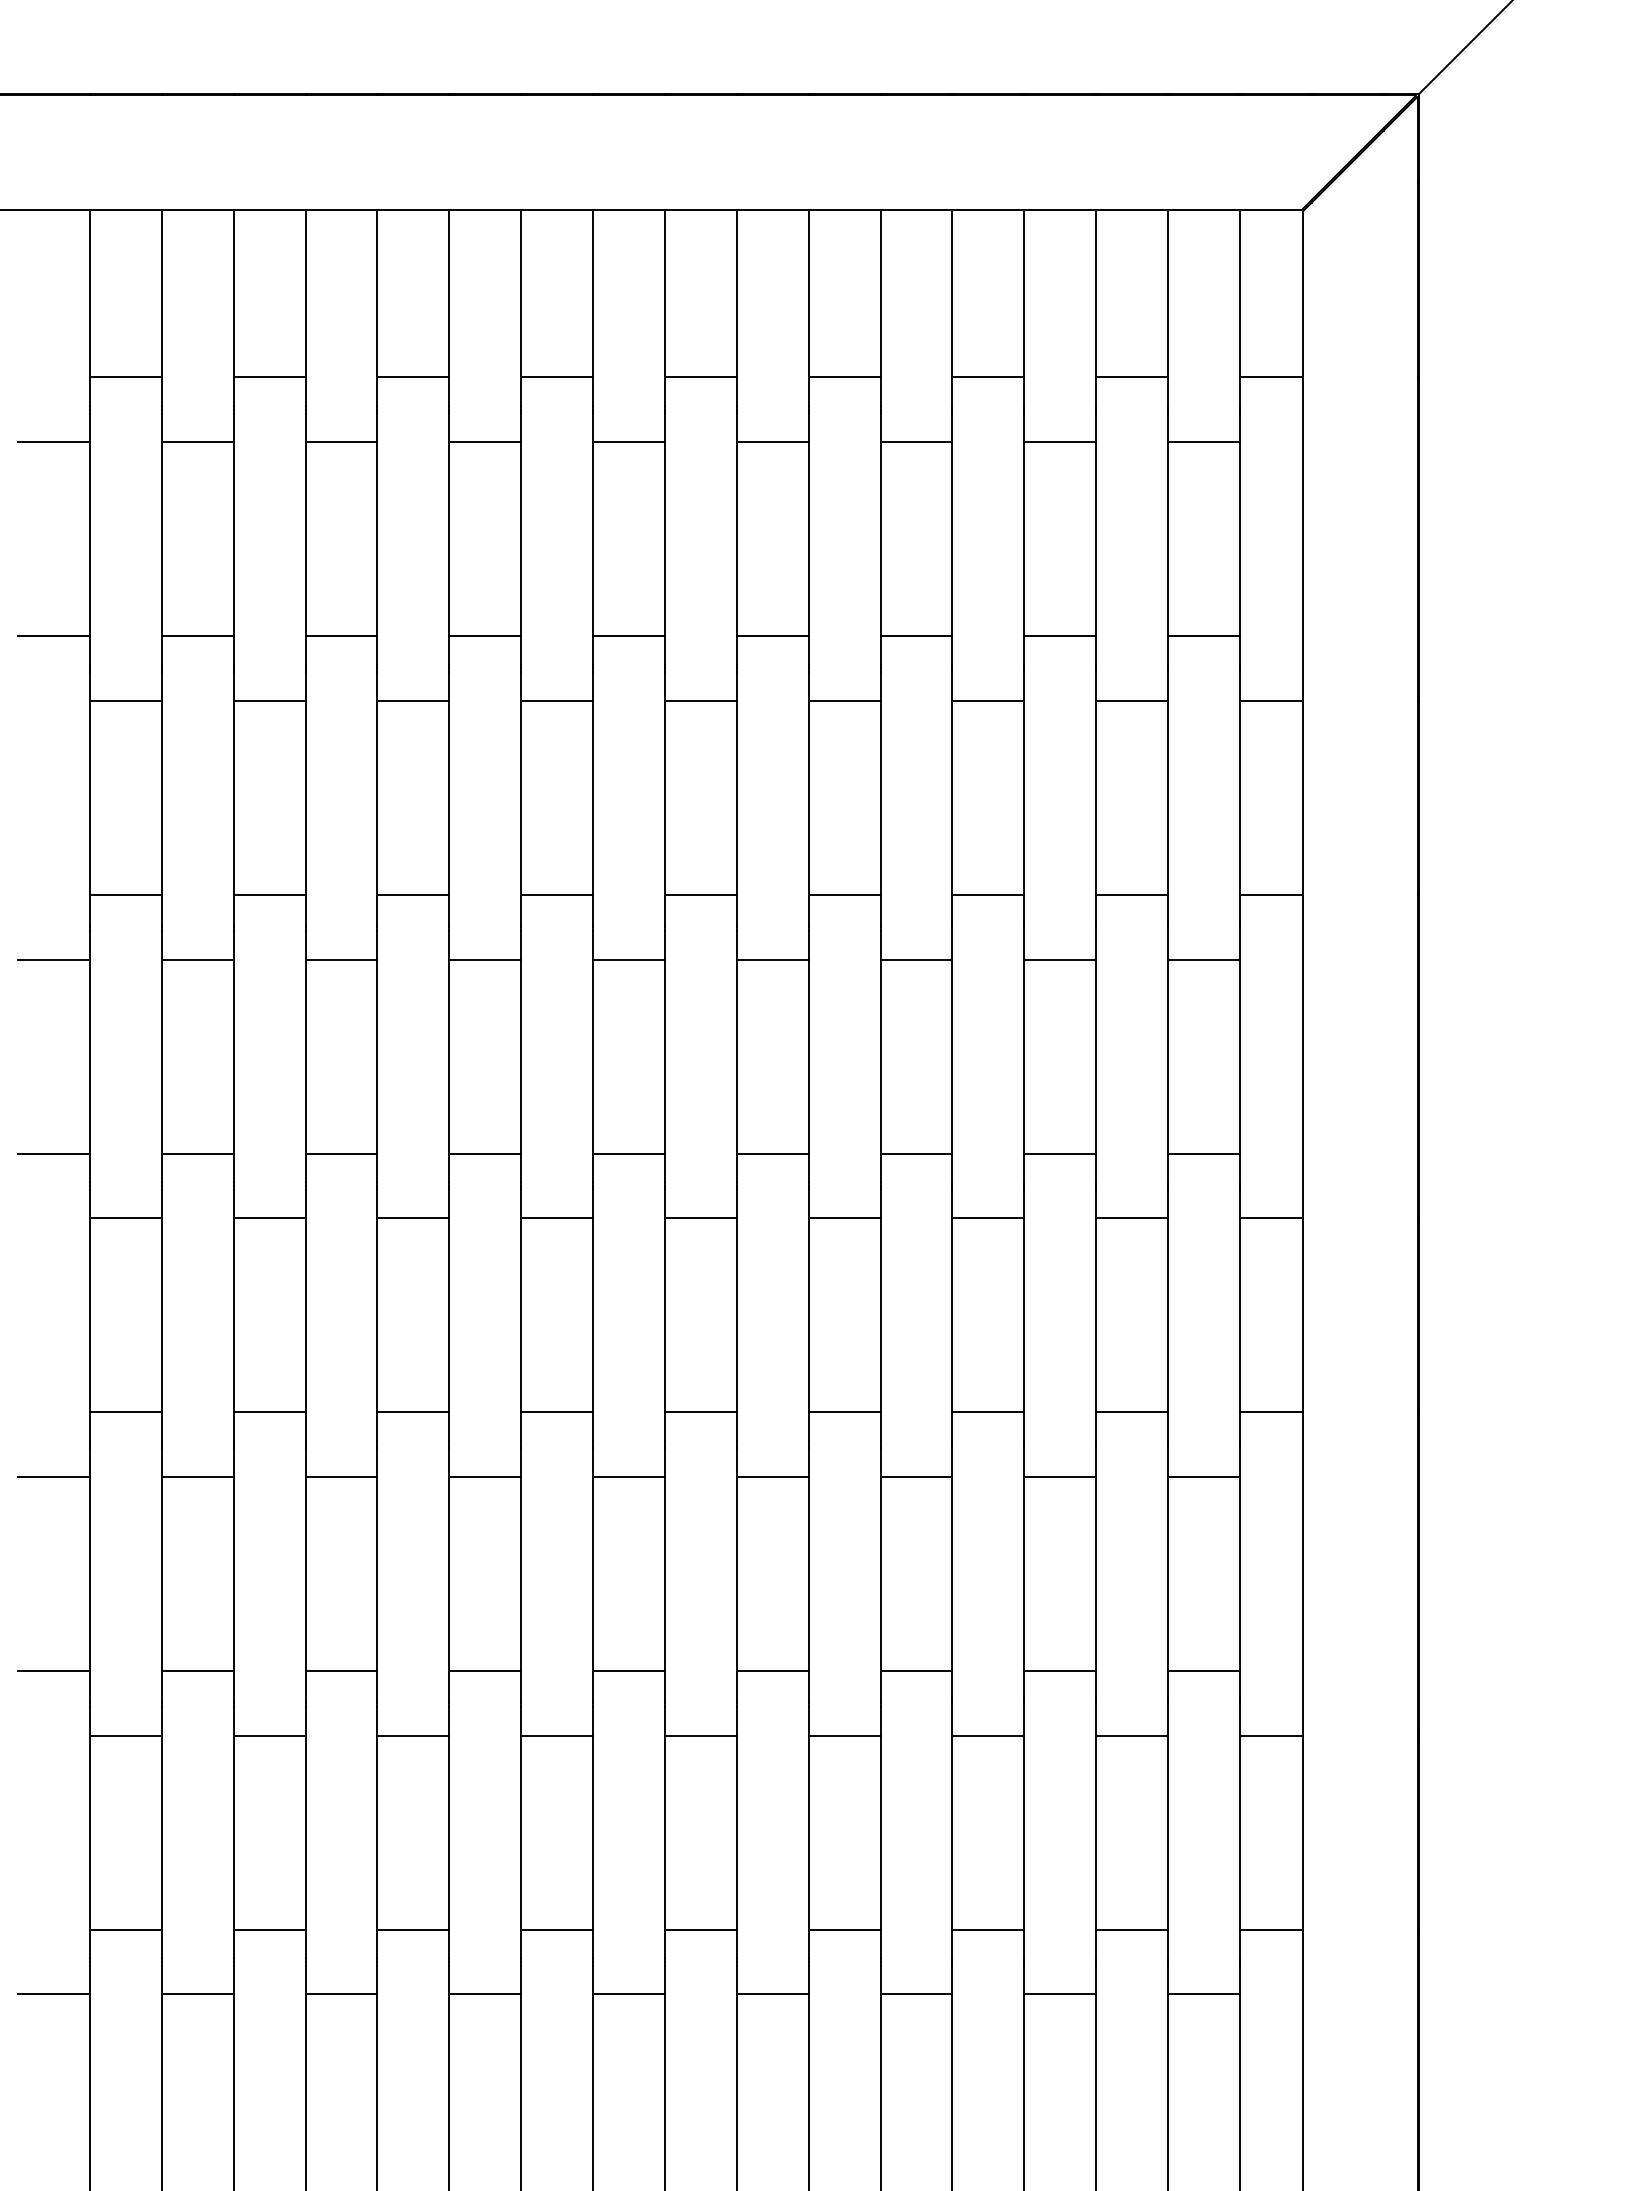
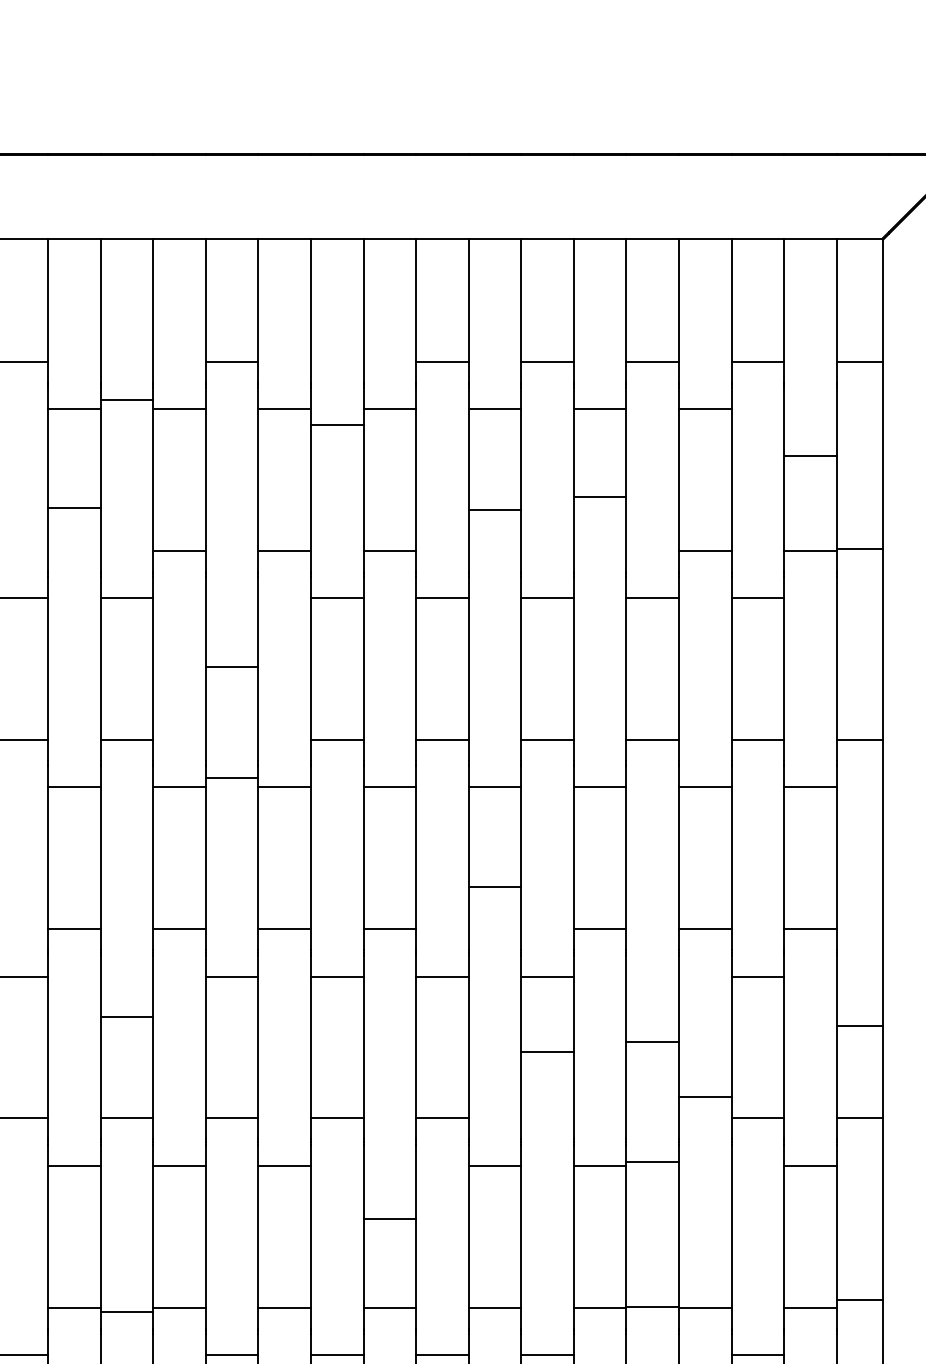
line: (269, 377) -> (126, 400), moved
line: (557, 377) -> (337, 425), moved
line: (1203, 442) -> (810, 455), moved
line: (197, 636) -> (74, 507), moved
line: (772, 636) -> (494, 510), moved
line: (916, 636) -> (600, 496), moved
line: (413, 700) -> (232, 666), moved
line: (1270, 700) -> (859, 548), moved
line: (413, 894) -> (232, 777), moved
line: (772, 1153) -> (494, 886), moved
line: (269, 1218) -> (126, 1016), moved
line: (988, 1218) -> (652, 1041), moved
line: (1270, 1218) -> (859, 1025), moved
line: (844, 1412) -> (547, 1052), moved
line: (988, 1412) -> (652, 1161), moved
line: (628, 1476) -> (389, 1218), moved
line: (1060, 1476) -> (705, 1096), moved
line: (269, 1735) -> (126, 1311), moved
line: (988, 1735) -> (652, 1306), moved
line: (1270, 1735) -> (859, 1300), moved

